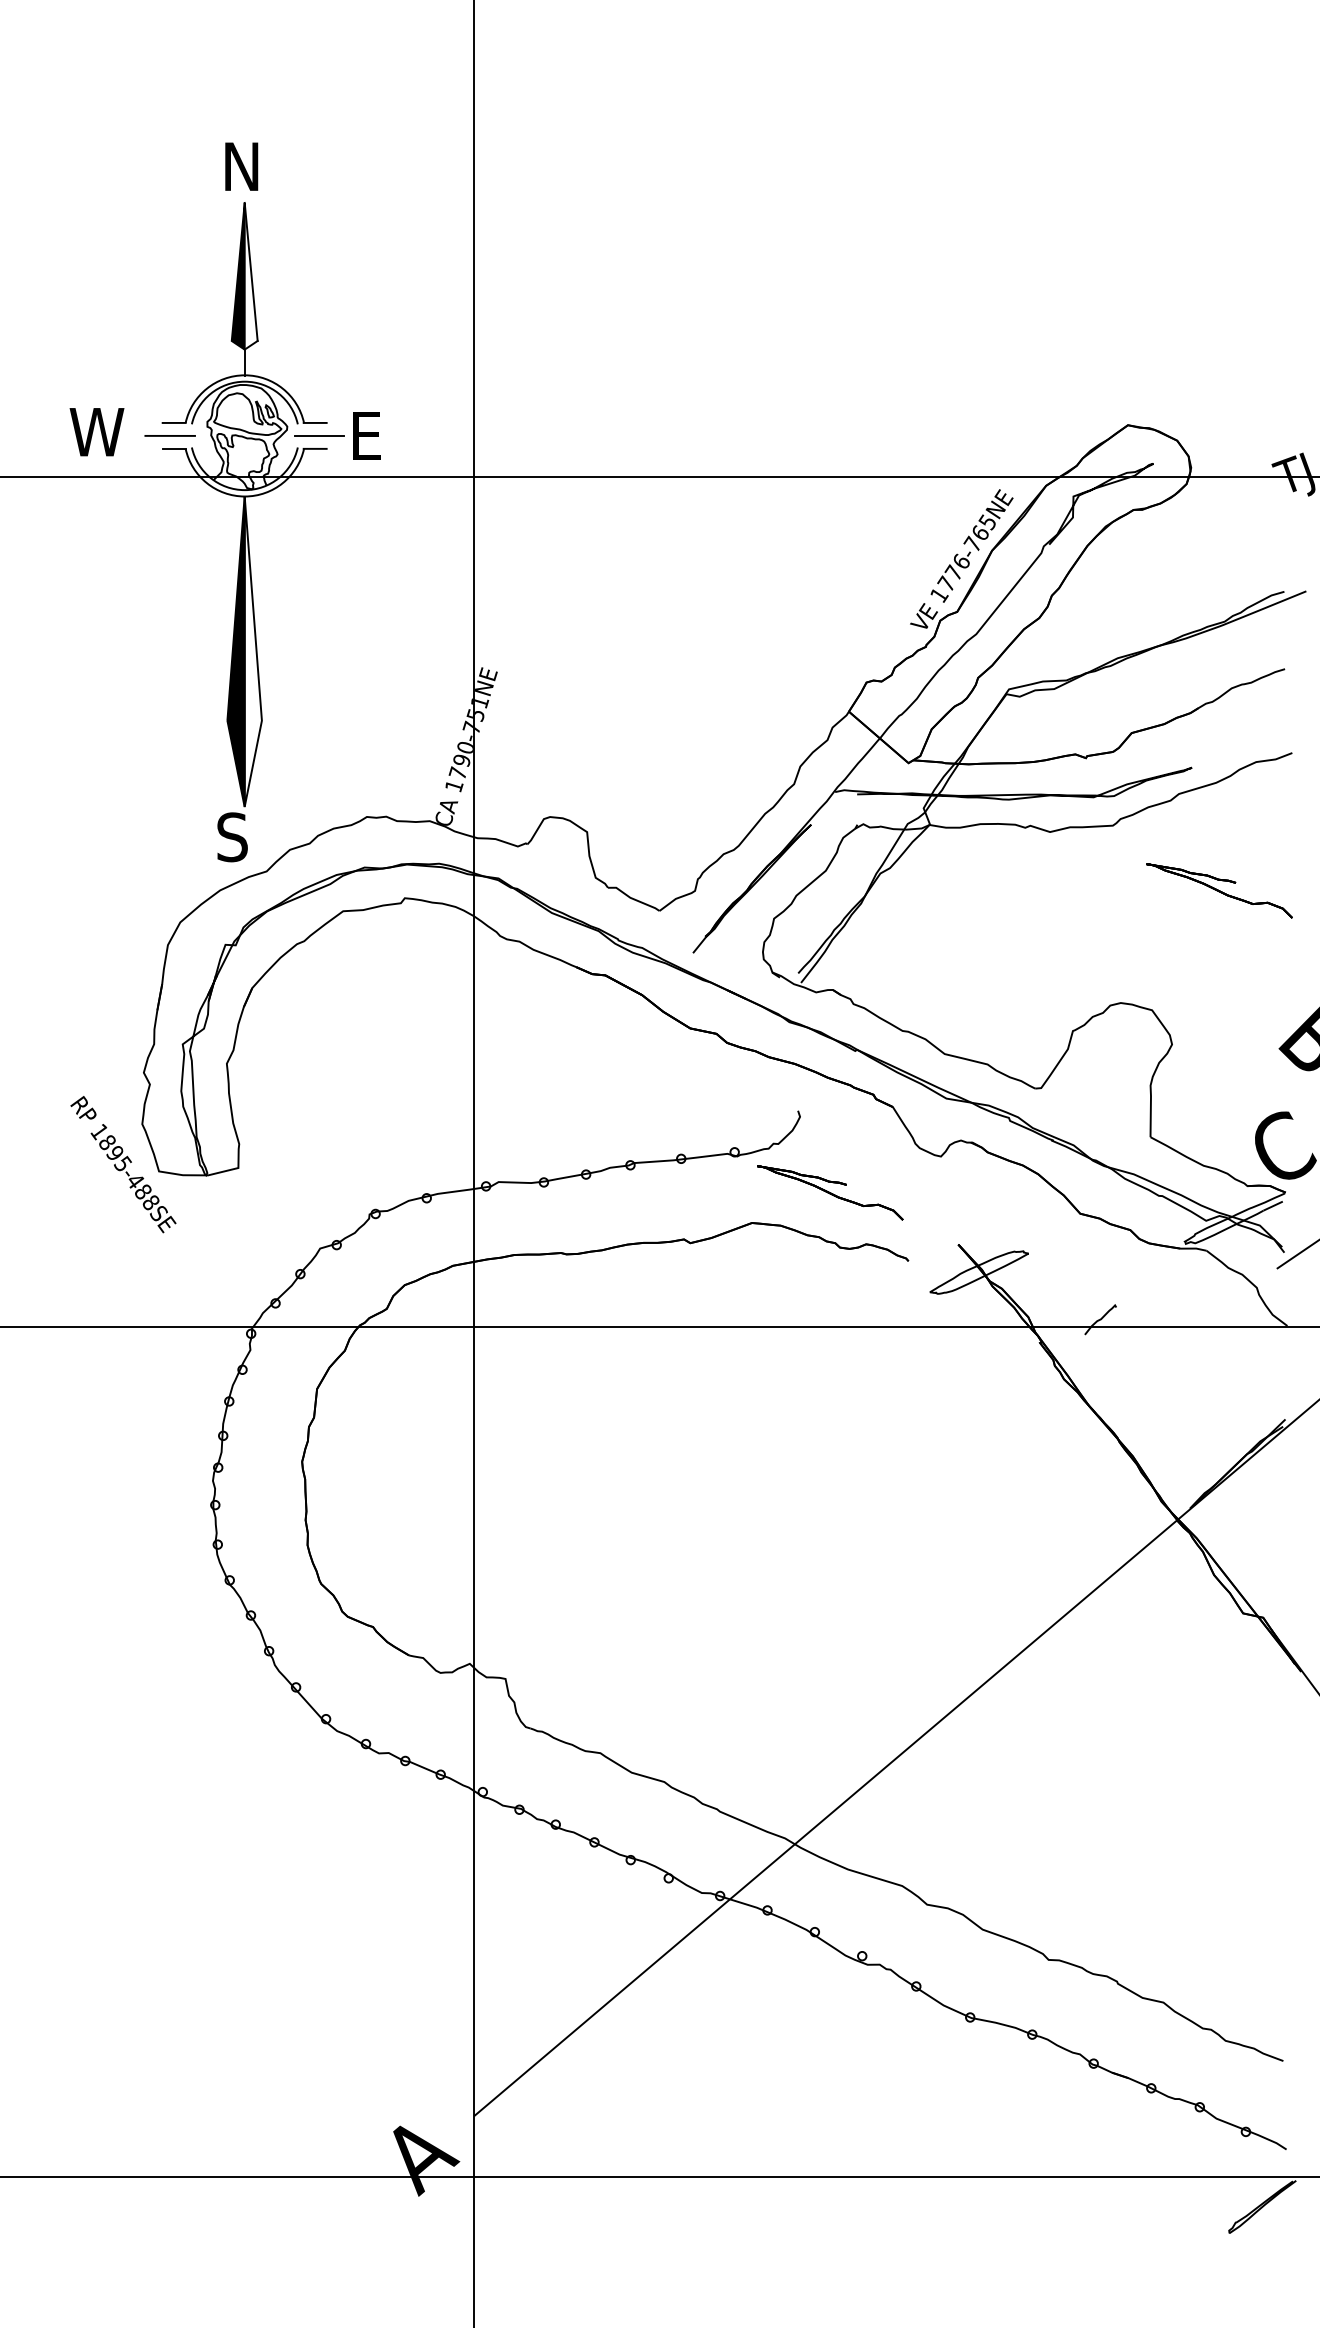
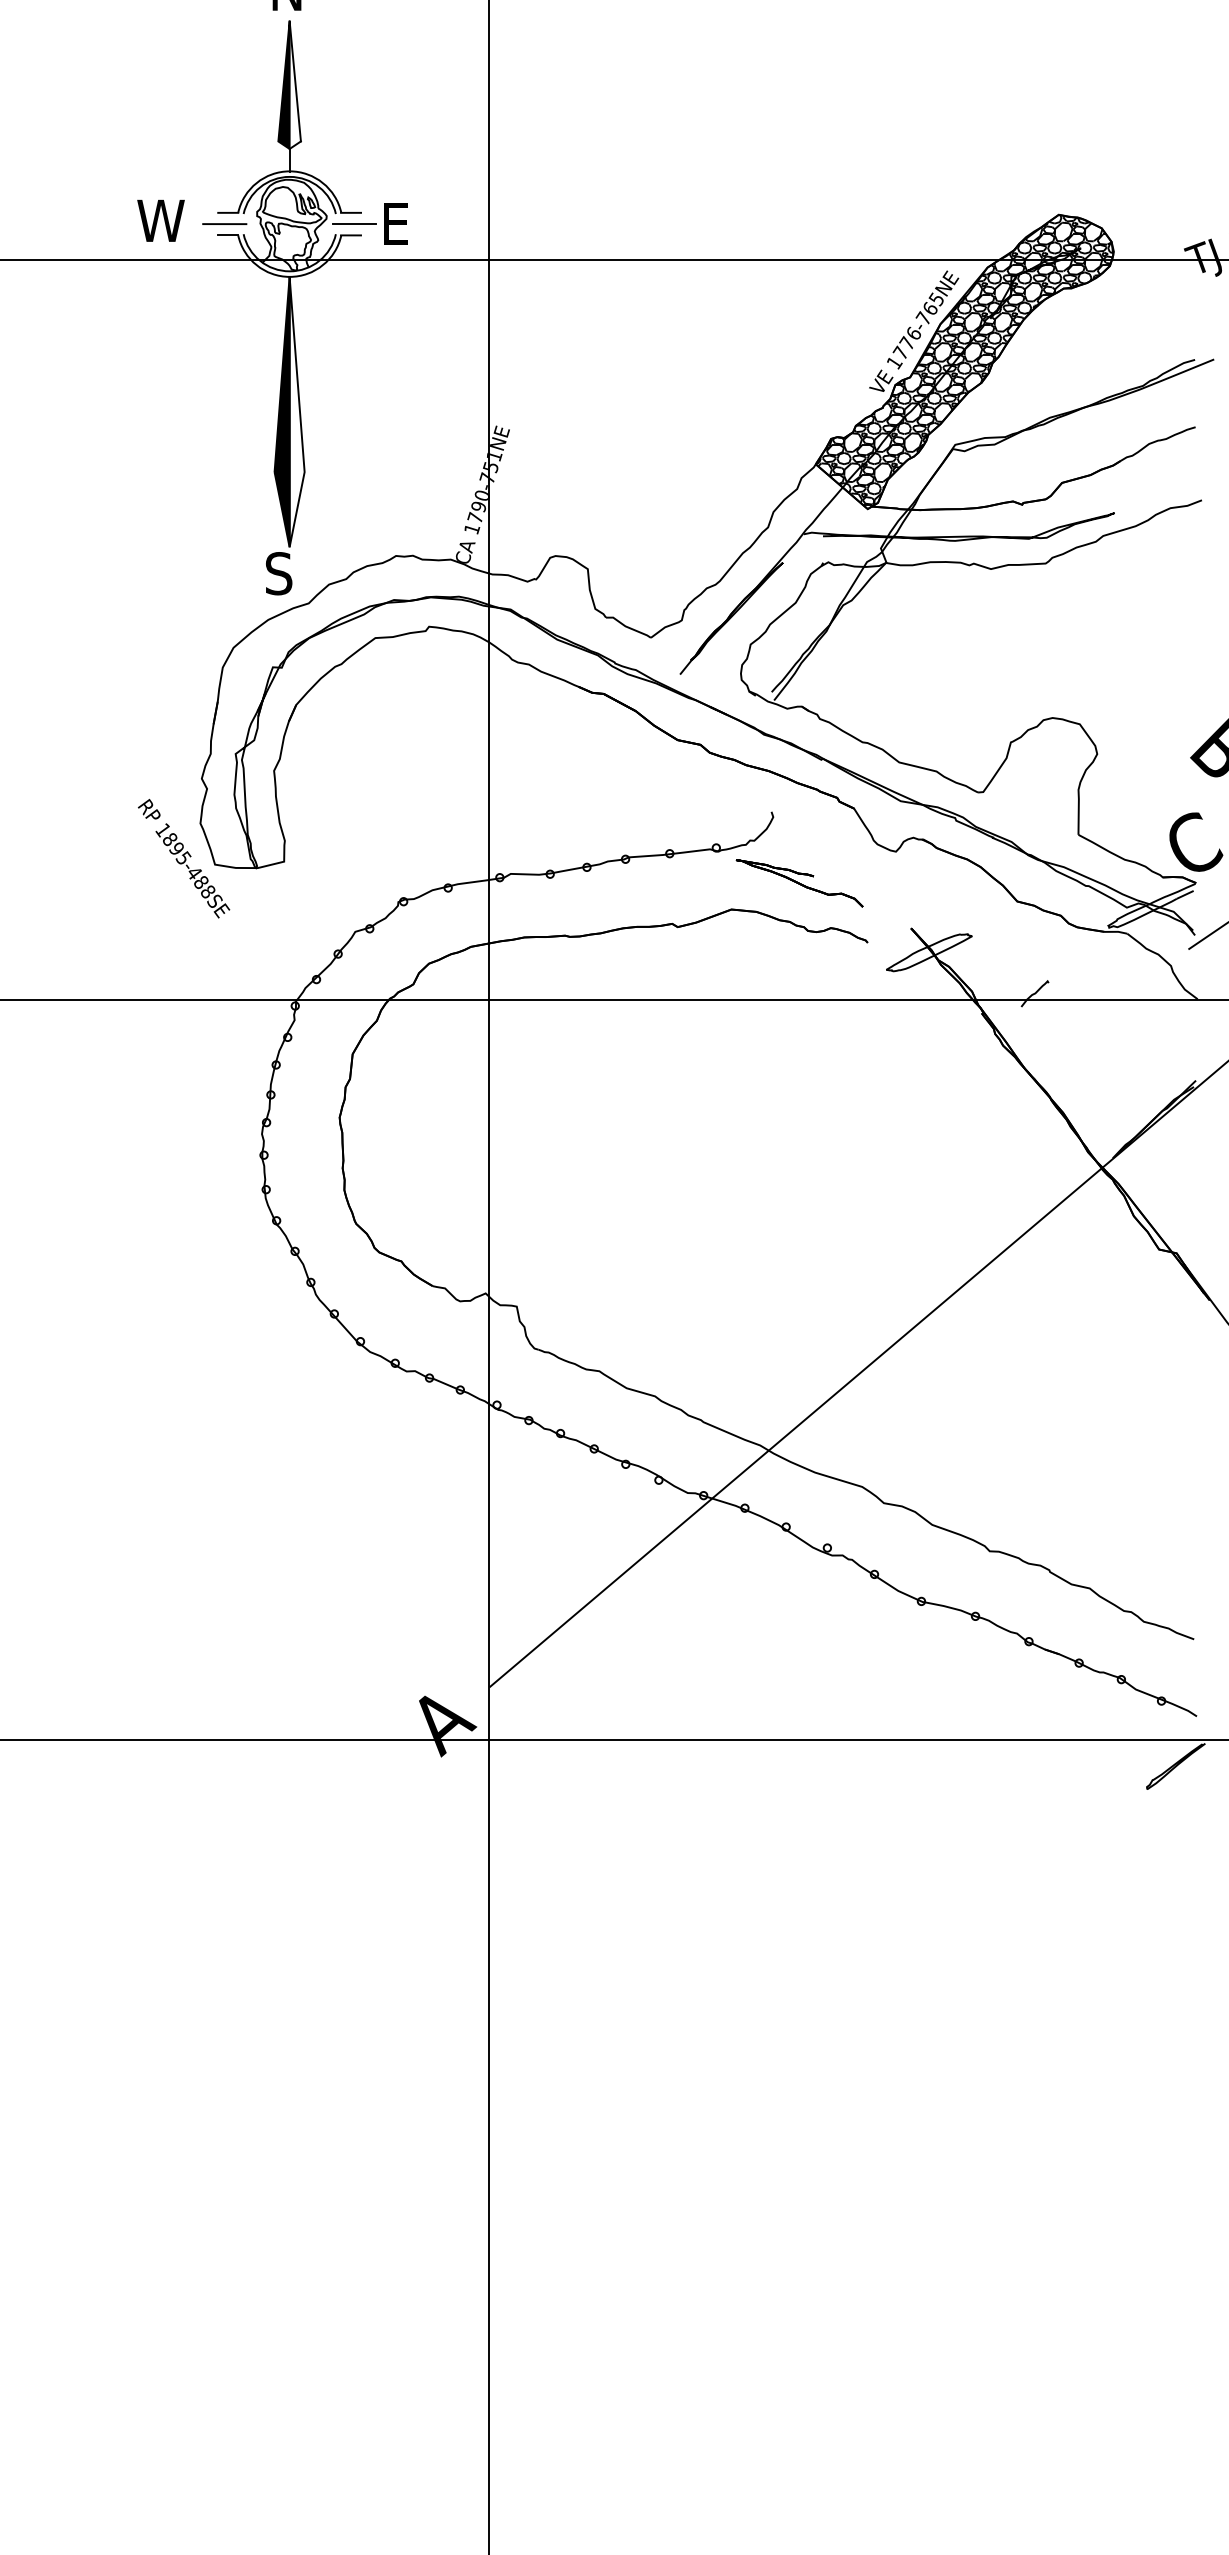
hatch: (1019, 592) -> (964, 360), added
part: (1219, 891) -> (1138, 620), removed

